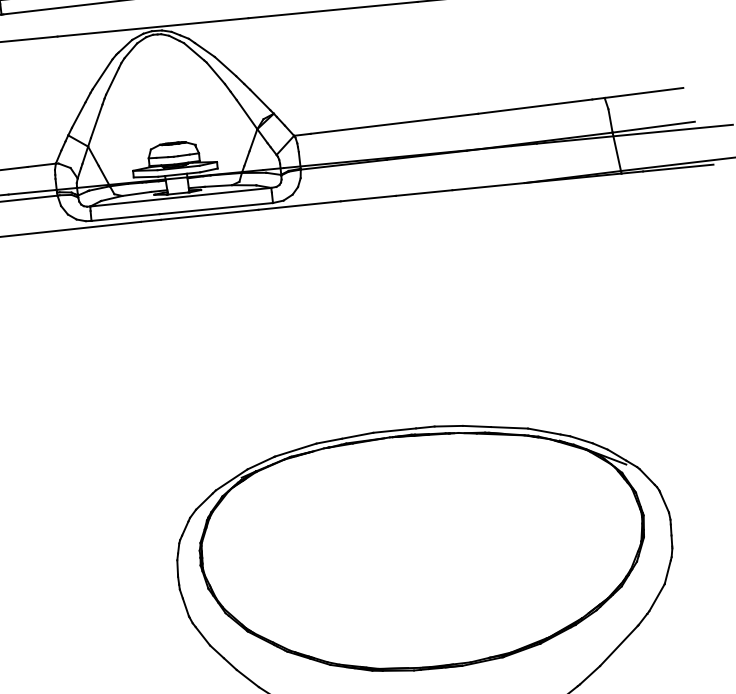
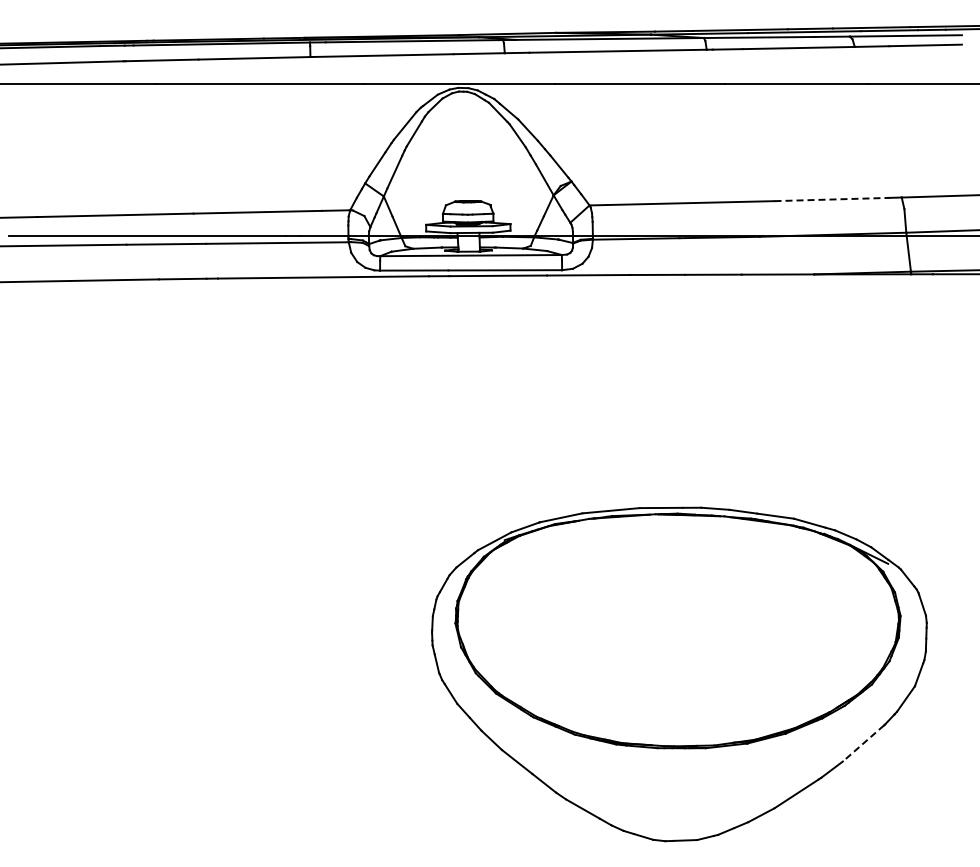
line: (535, 106) -> (832, 199), solid -> dashed
line: (618, 646) -> (863, 743), solid -> dashed

